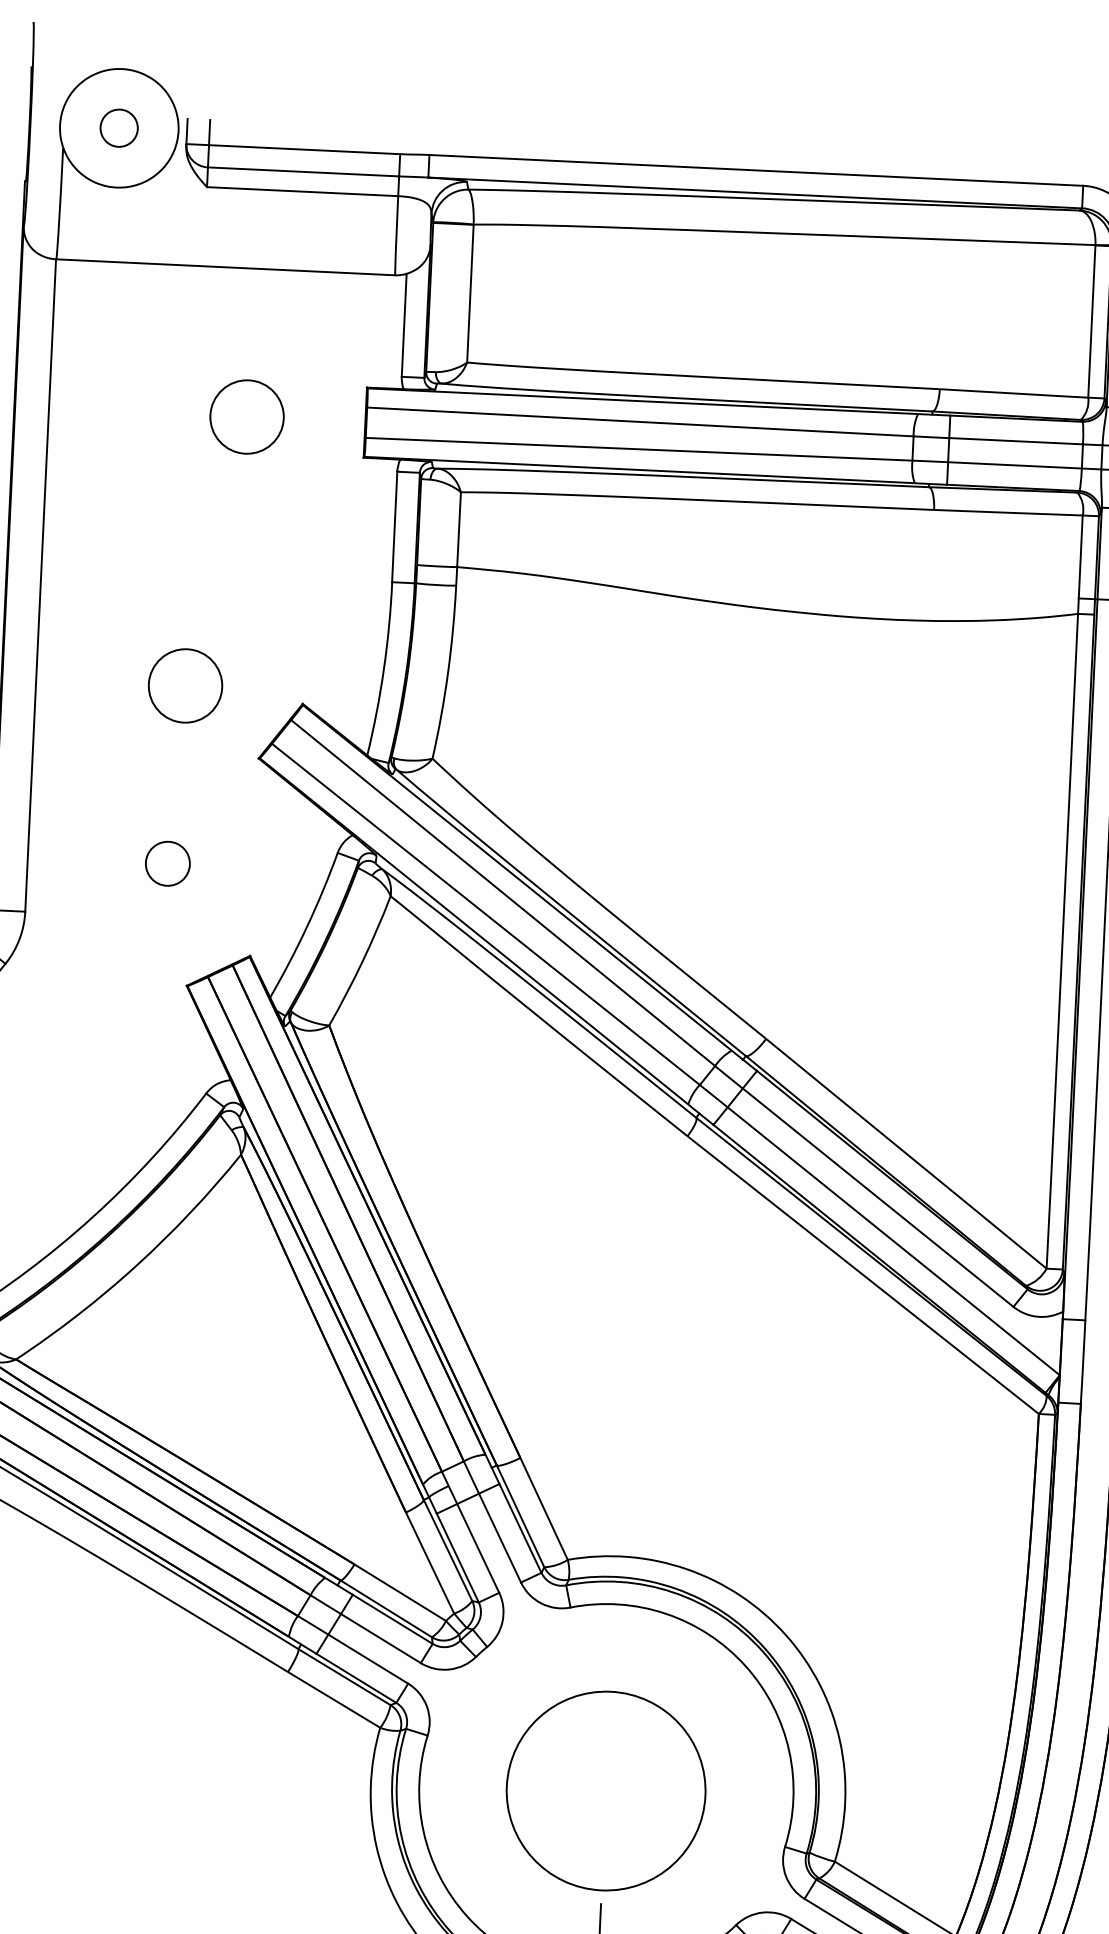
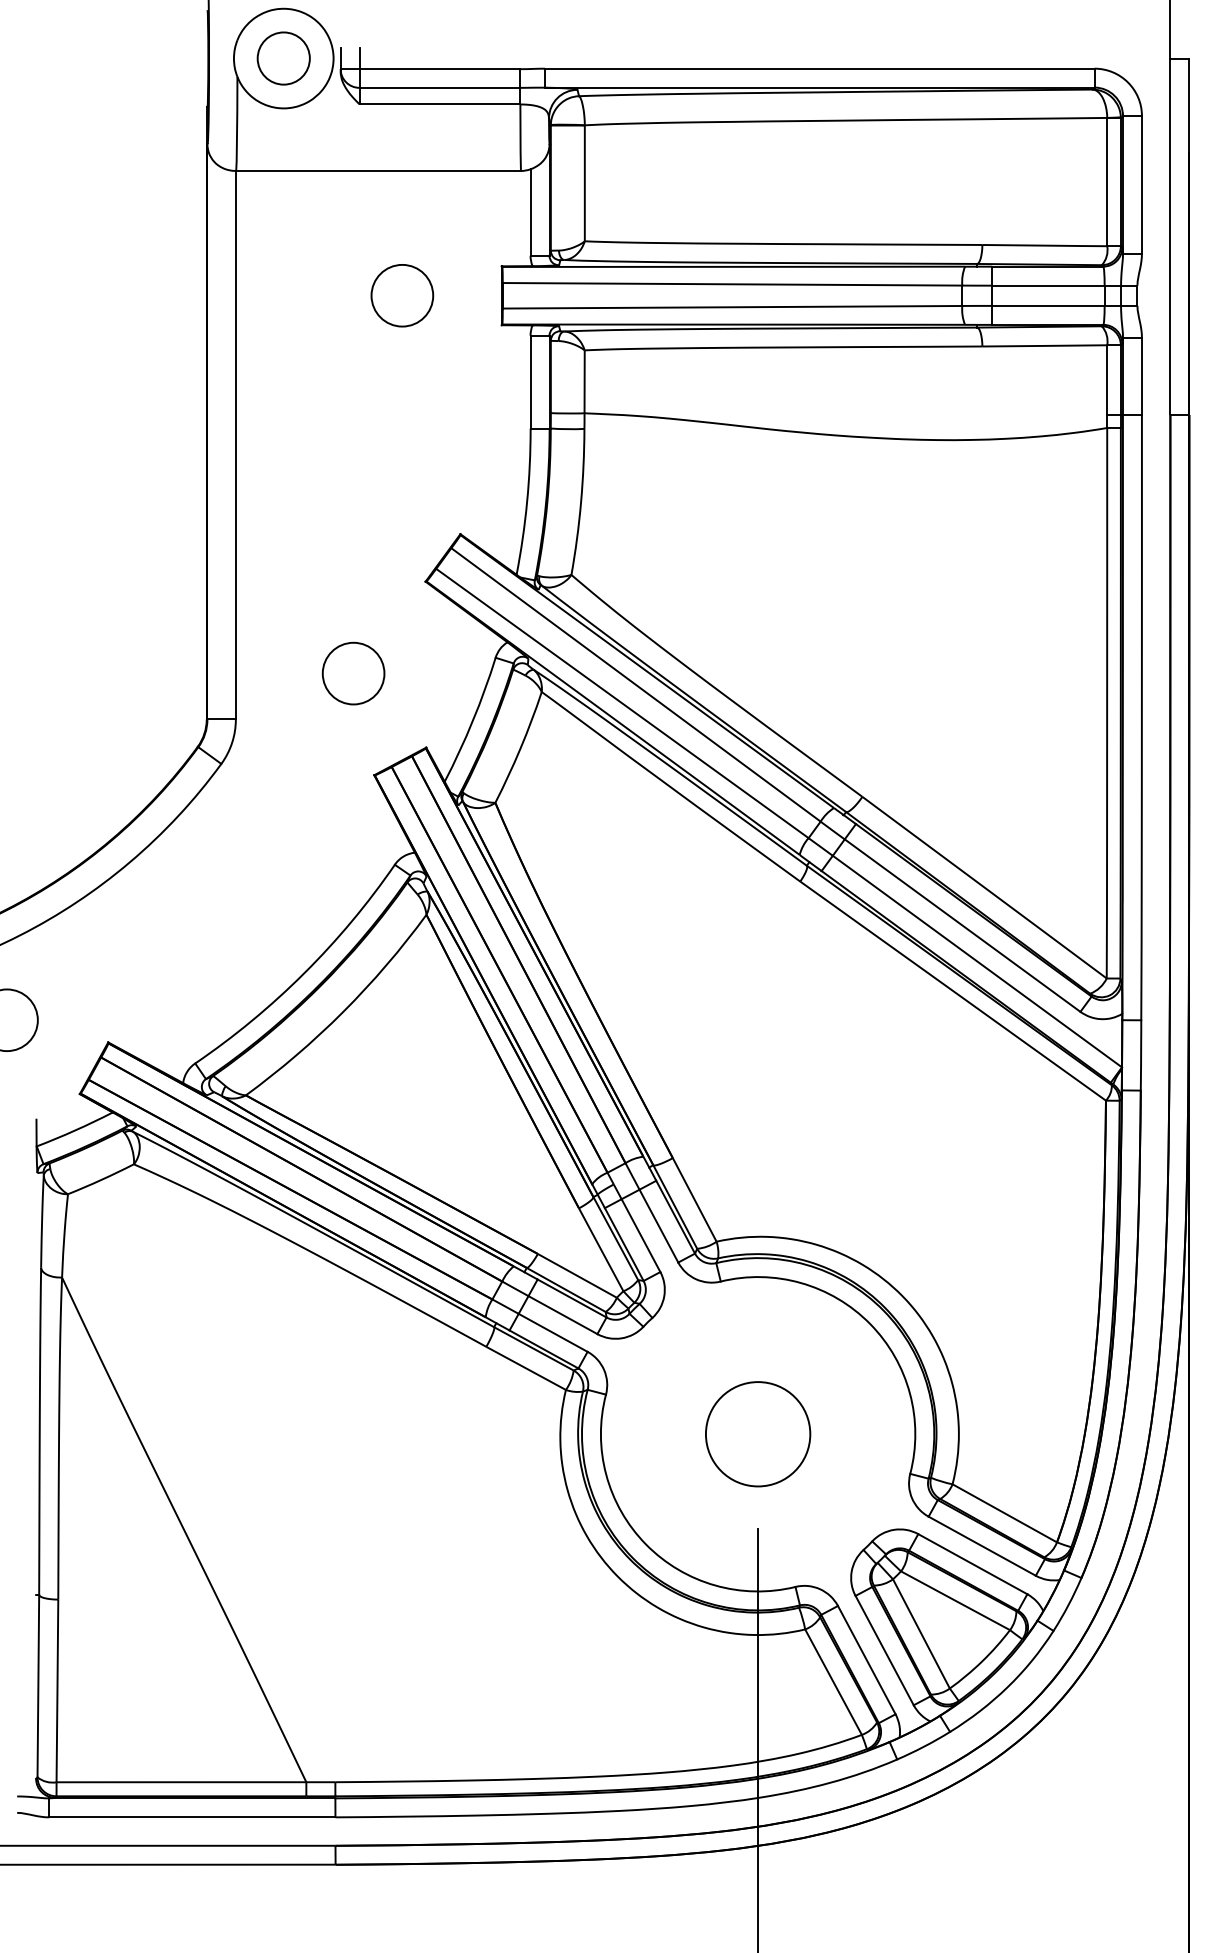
circle: (118, 128) -> (283, 58), size x1.67
circle: (185, 685) -> (361, 523), removed
circle: (167, 863) -> (353, 673), size x1.67
circle: (606, 1791) -> (758, 1434), size x0.62

